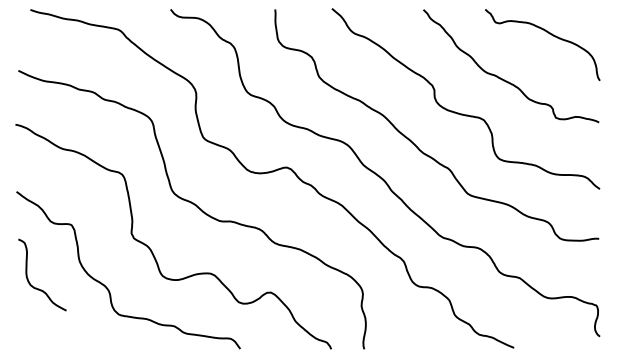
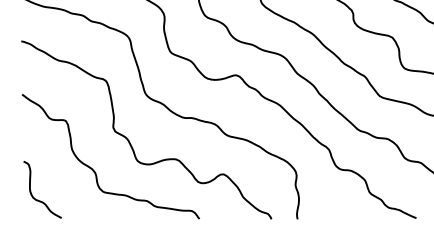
curve: (36, 287) -> (37, 199), moved

